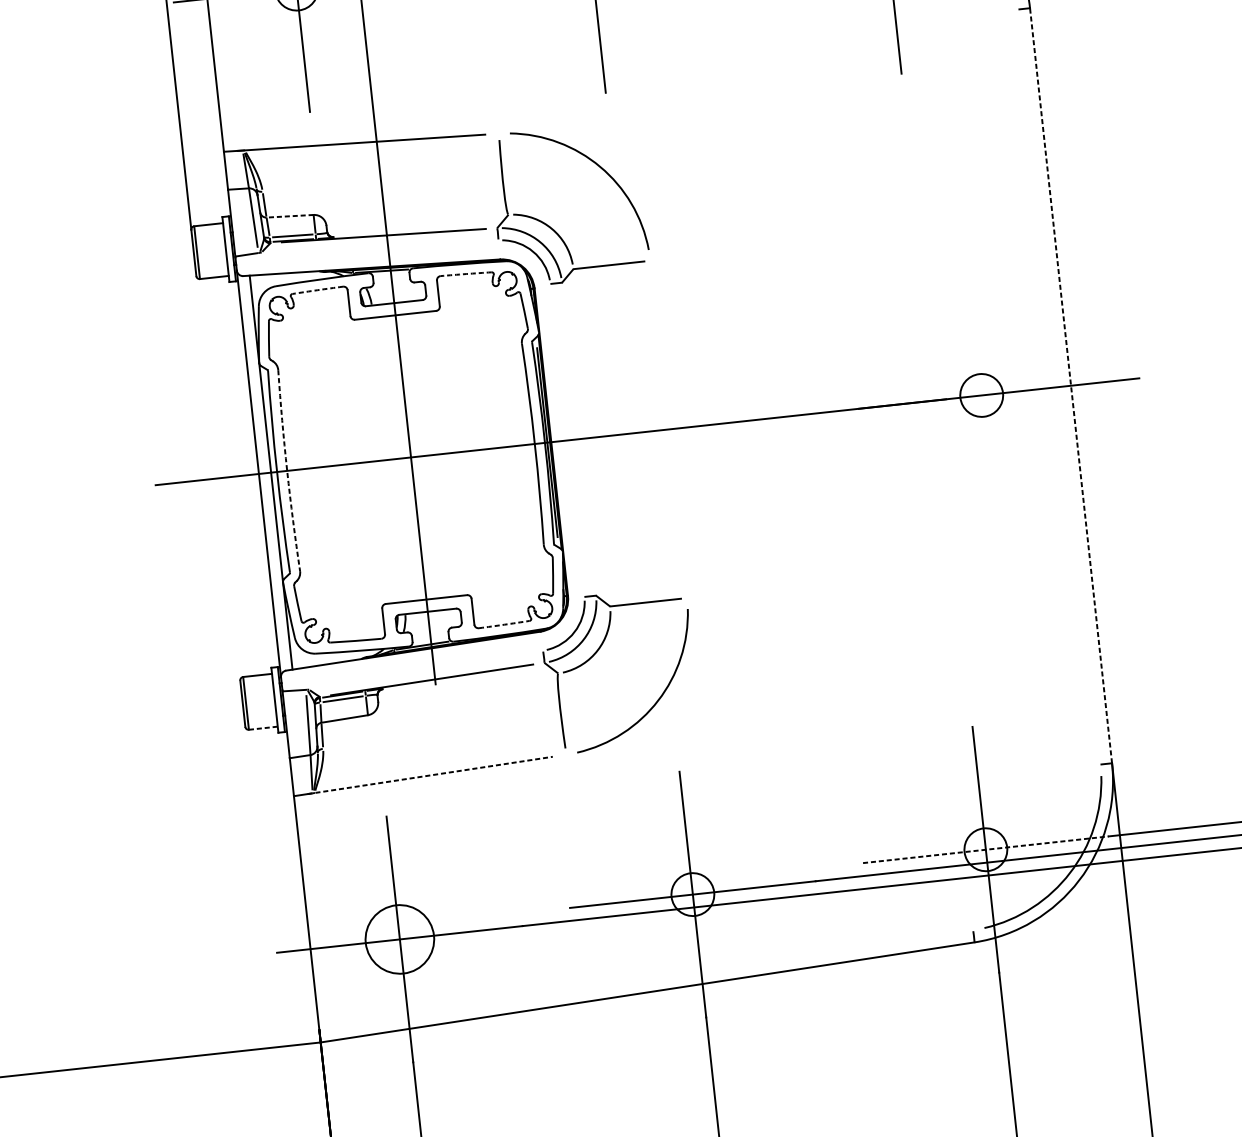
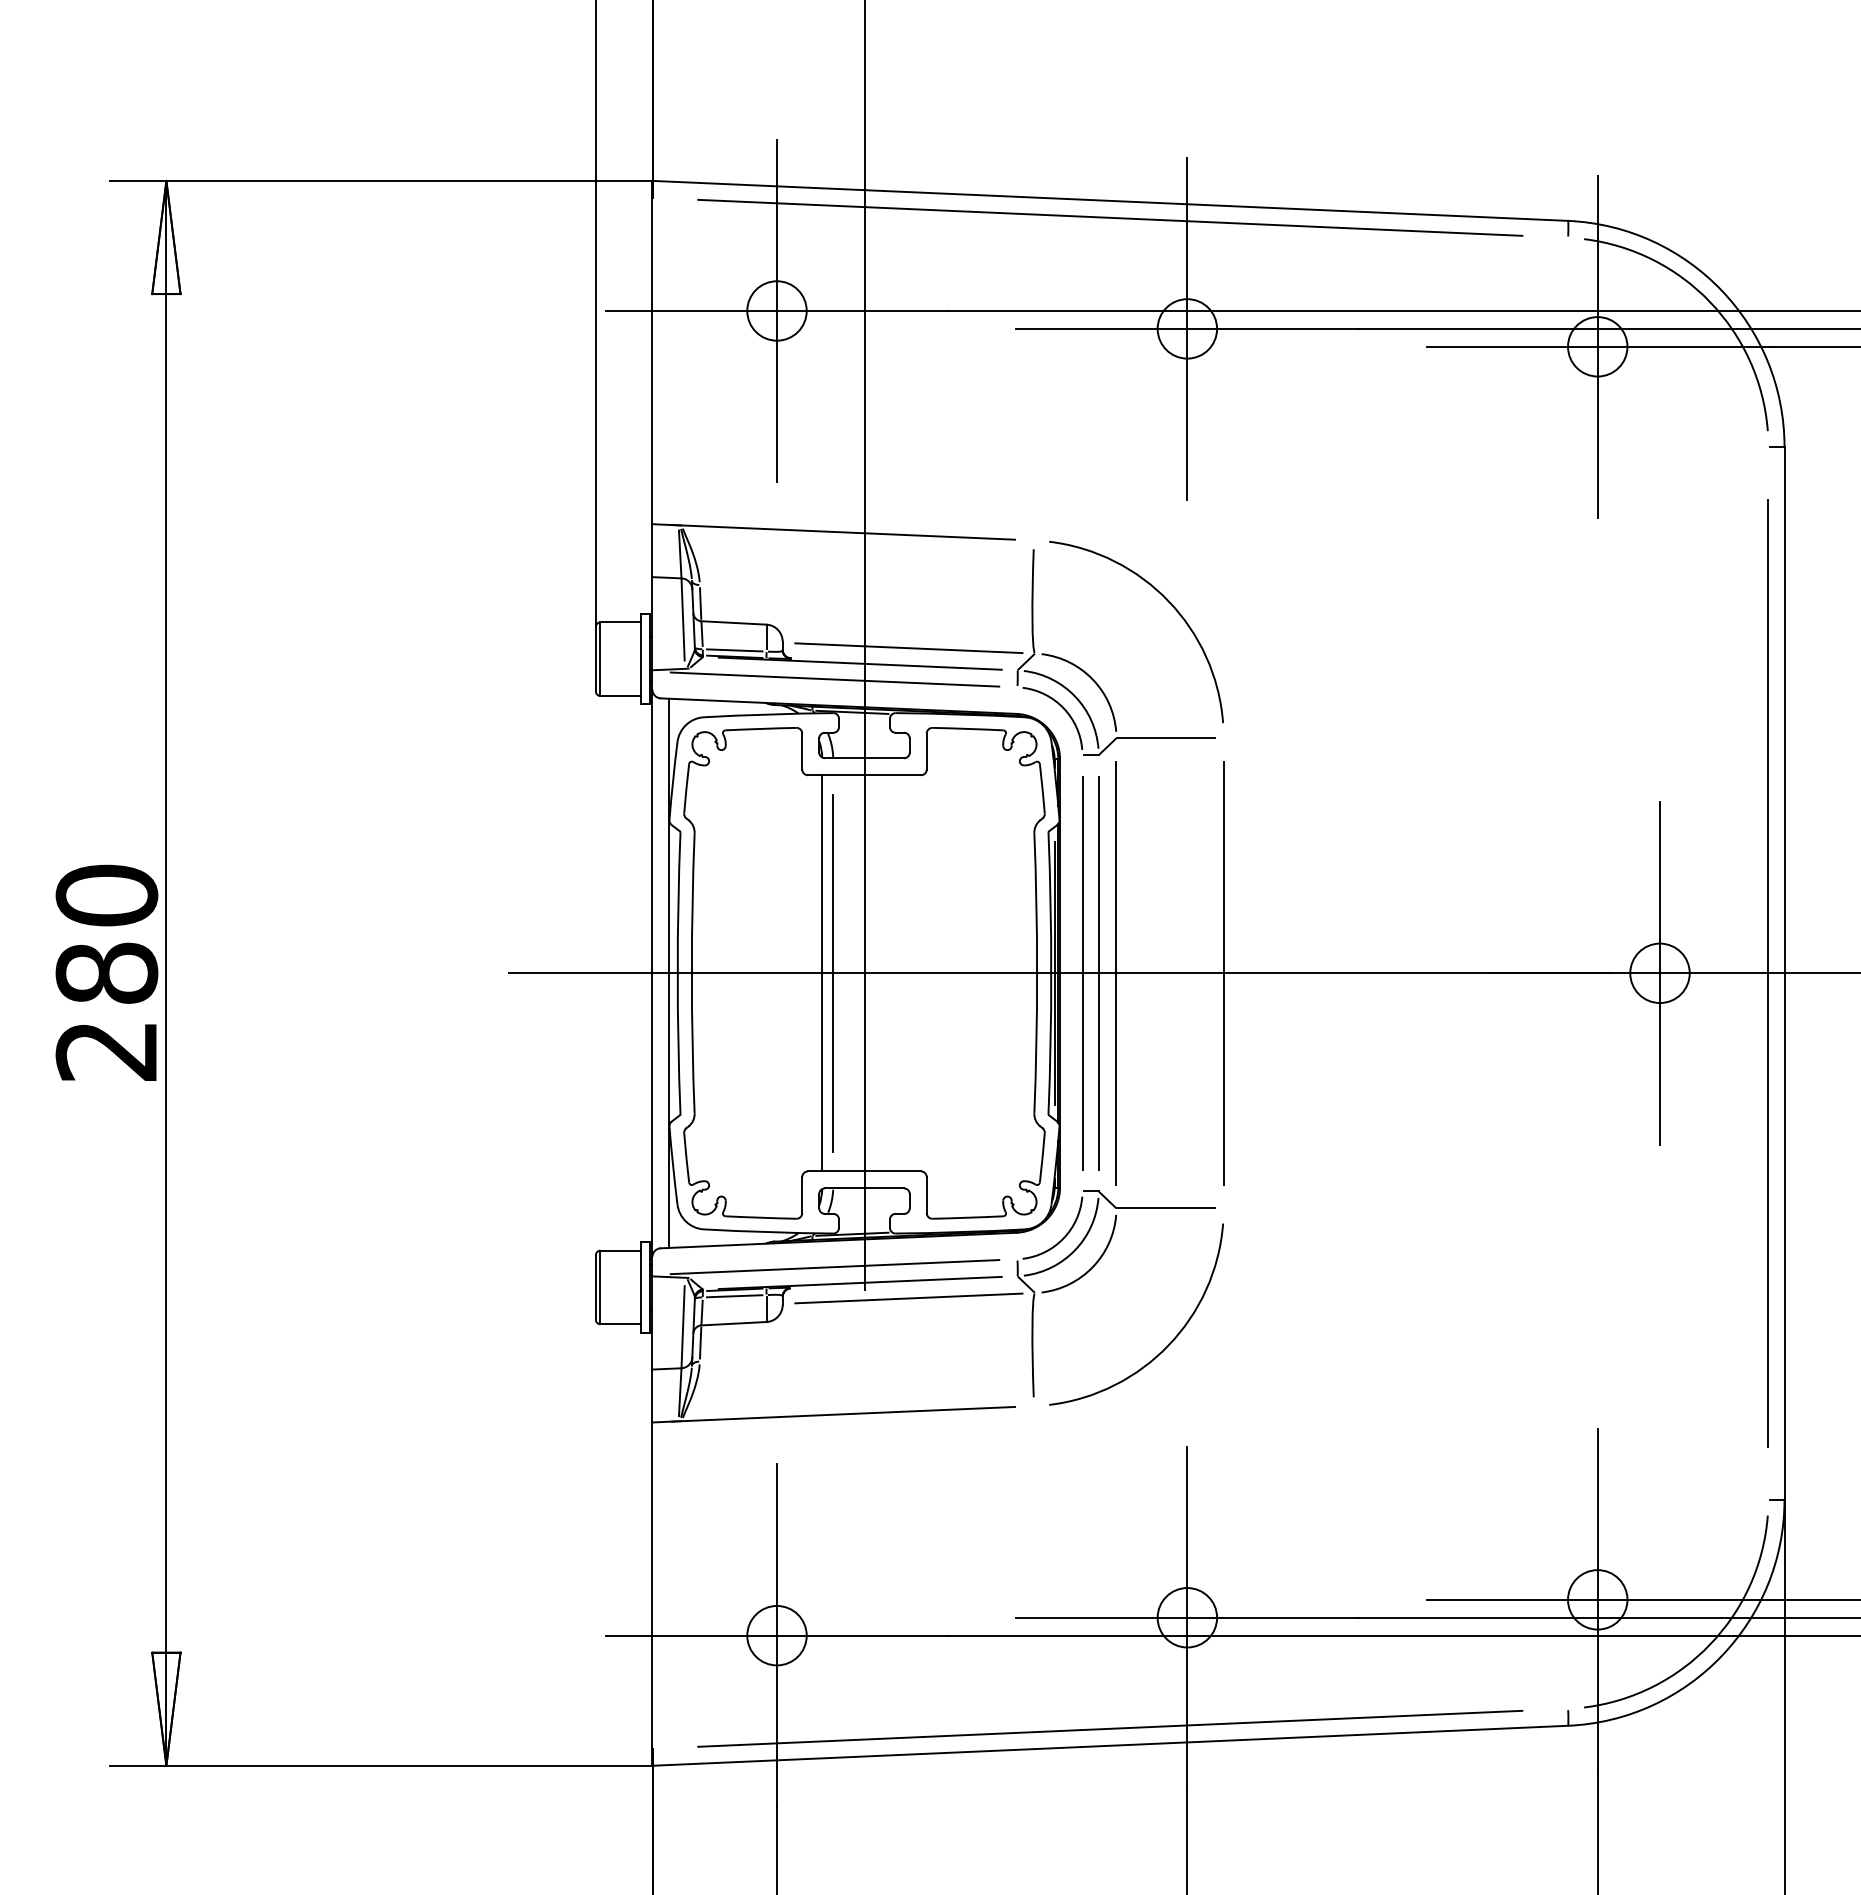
line: (289, 215) -> (733, 622), dashed -> solid
line: (417, 221) -> (908, 648), added
line: (366, 249) -> (834, 679), added
arc: (465, 273) -> (967, 728), dashed -> solid
arc: (318, 289) -> (761, 728), dashed -> solid
line: (1070, 385) -> (1784, 972), dashed -> solid
line: (1059, 386) -> (1768, 972), added
line: (982, 395) -> (1660, 973), added
line: (668, 428) -> (1223, 972), added
line: (591, 437) -> (1116, 972), added
line: (578, 439) -> (1098, 973), added
line: (567, 440) -> (1082, 973), added
line: (388, 459) -> (833, 973), added
line: (380, 460) -> (822, 973), added
arc: (286, 471) -> (691, 973), dashed -> solid
arc: (503, 624) -> (967, 1217), dashed -> solid
line: (412, 670) -> (834, 1267), added
line: (467, 687) -> (908, 1298), added
line: (264, 728) -> (621, 1324), dashed -> solid
line: (430, 775) -> (843, 1414), dashed -> solid
line: (986, 849) -> (1598, 1599), dashed -> solid
circle: (399, 939) -> (776, 1635), size x0.62
line: (646, 980) -> (1110, 1728), added

